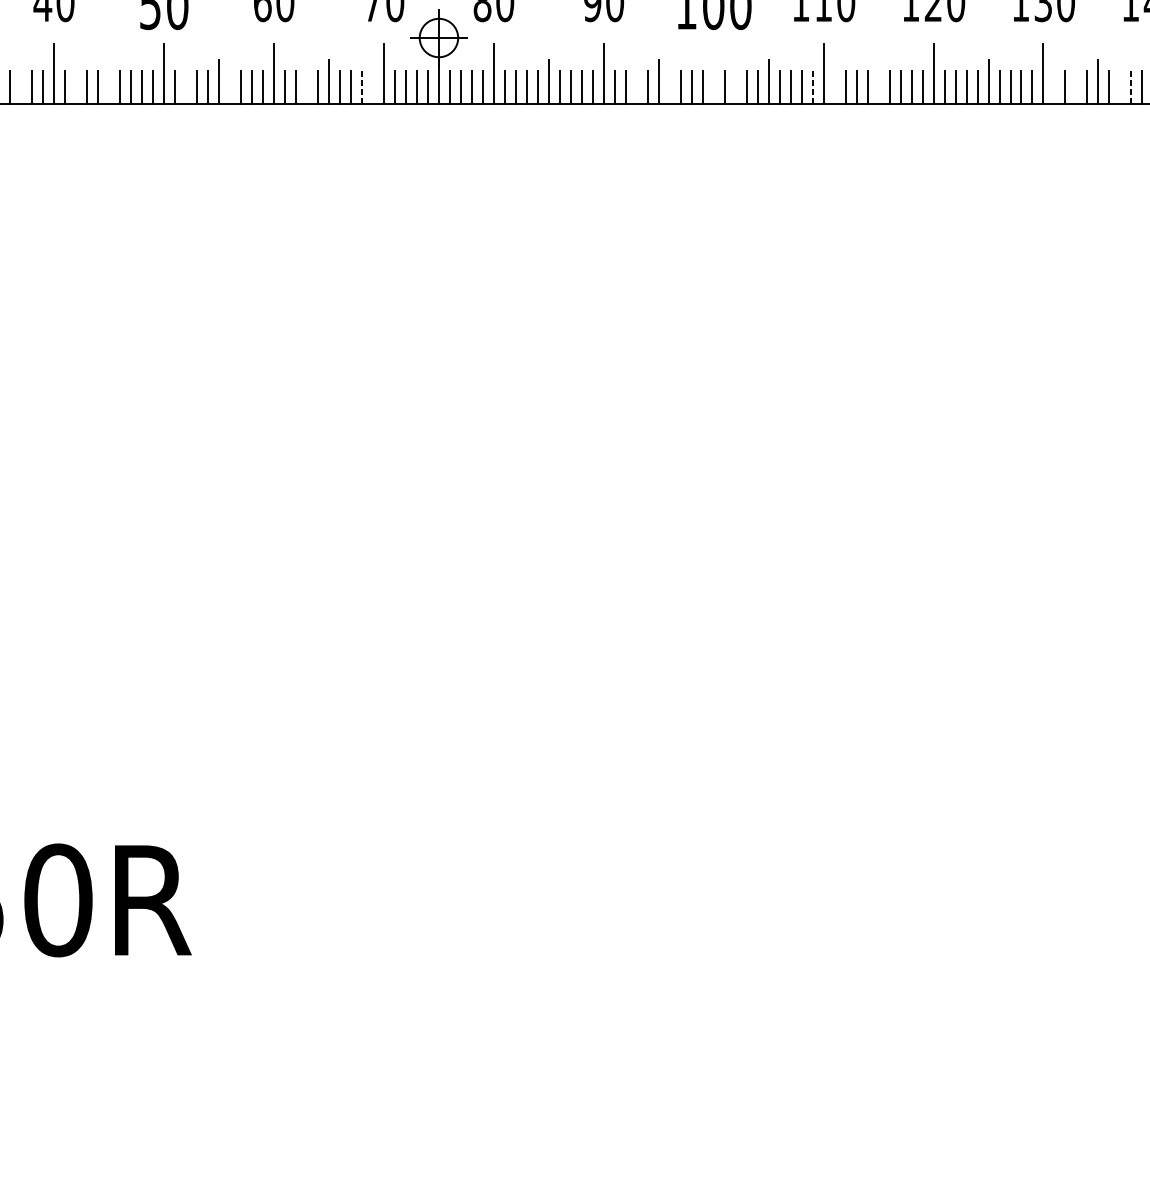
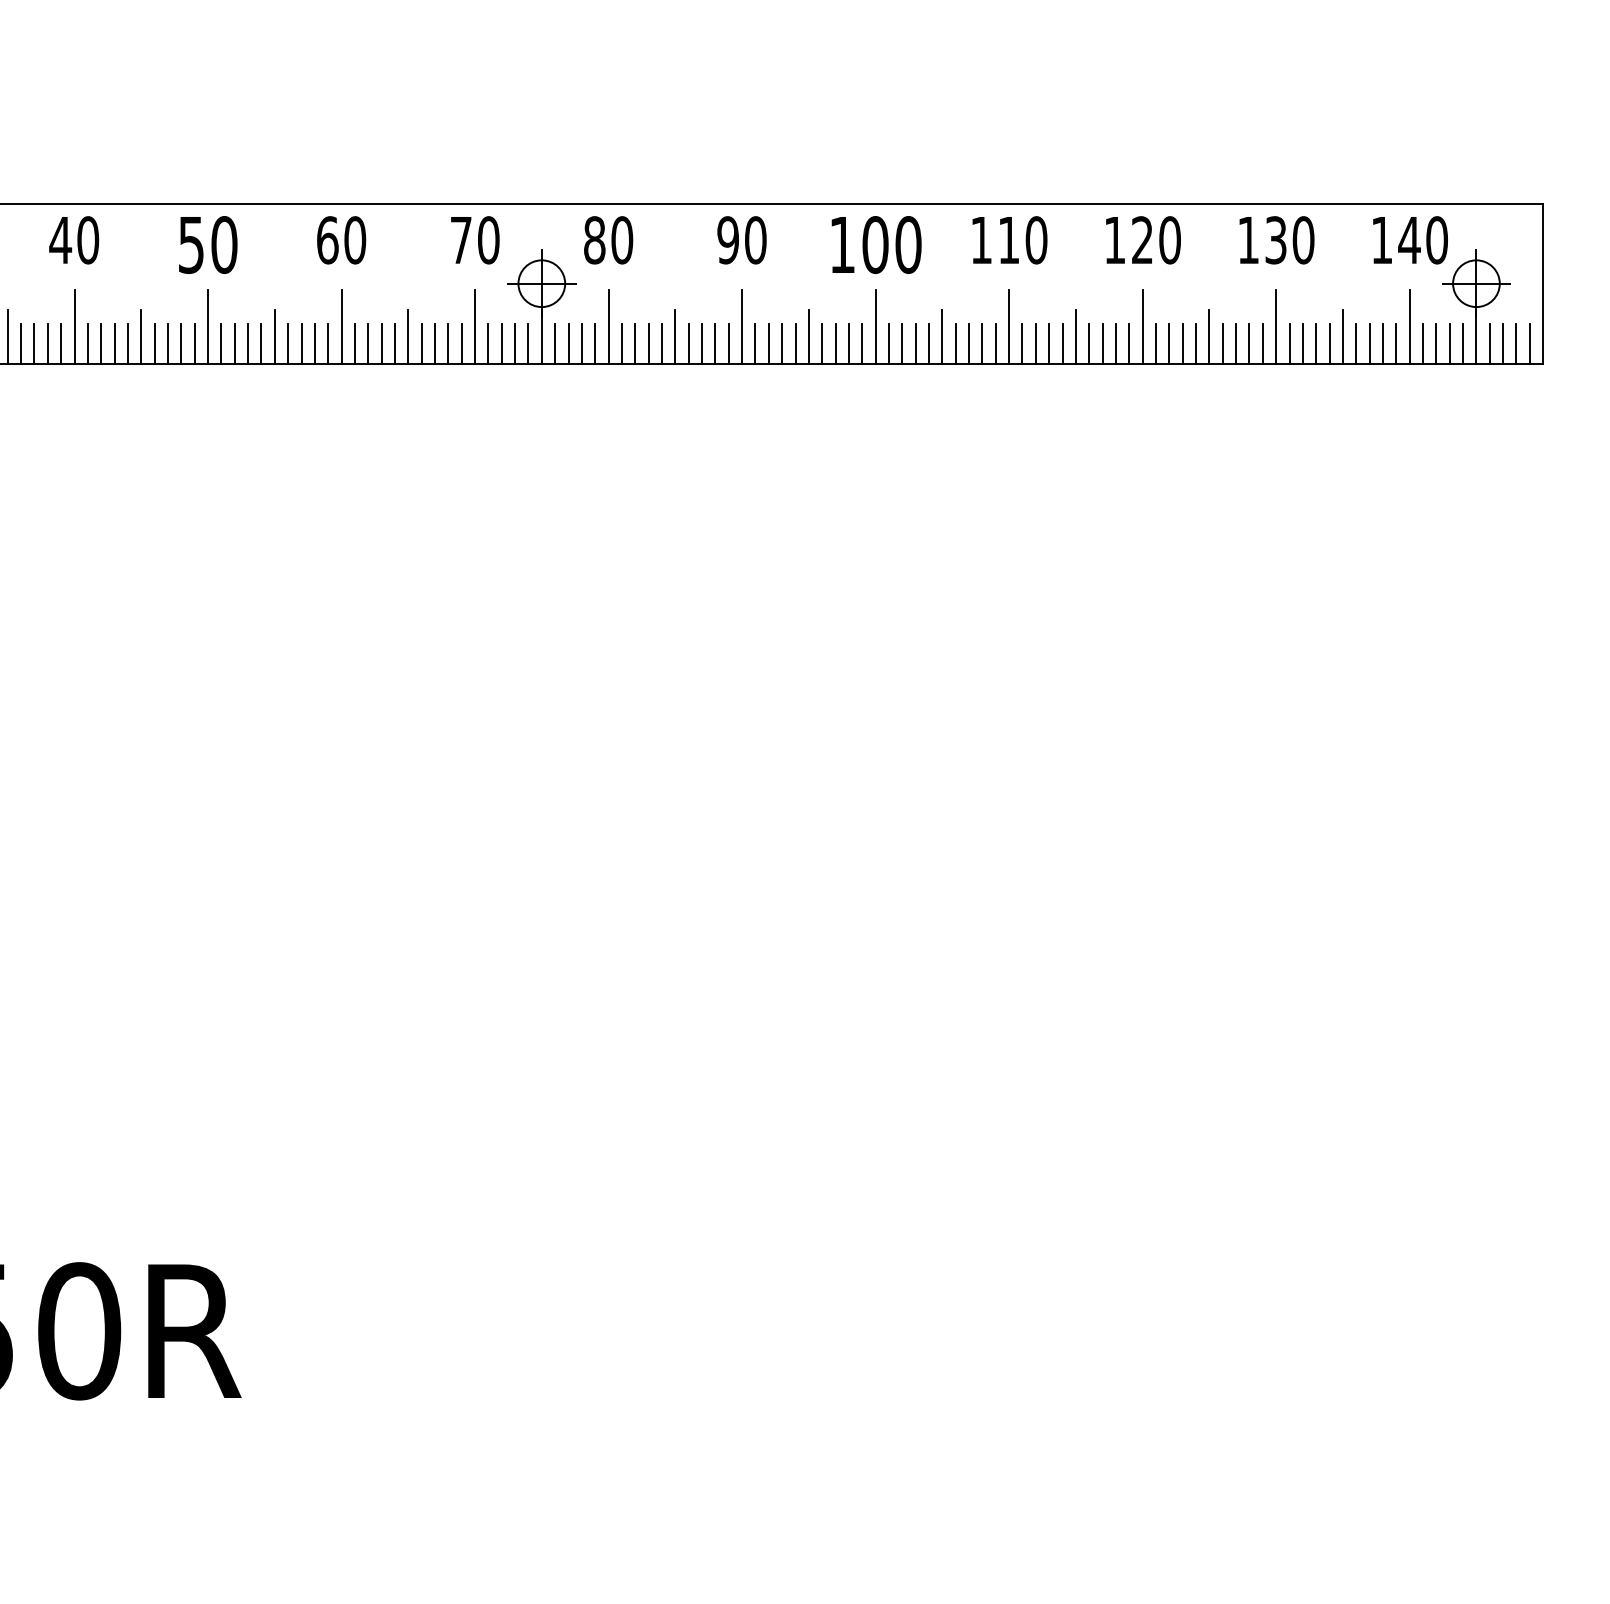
line: (713, 73) -> (875, 326), added
line: (109, 81) -> (141, 336), added
line: (878, 81) -> (1075, 336), added
line: (21, 87) -> (34, 343), added
line: (76, 87) -> (101, 343), added
line: (185, 87) -> (234, 343), added
line: (230, 87) -> (288, 343), added
line: (306, 87) -> (381, 343), added
line: (372, 87) -> (461, 343), added
line: (637, 87) -> (782, 343), added
line: (670, 87) -> (822, 343), added
line: (735, 87) -> (902, 343), added
line: (834, 87) -> (1022, 343), added
line: (1054, 87) -> (1289, 343), added
line: (1076, 87) -> (1316, 343), added
line: (1120, 87) -> (1369, 343), added
line: (362, 88) -> (448, 344), dashed -> solid
line: (812, 88) -> (995, 344), dashed -> solid
line: (1131, 88) -> (1382, 344), dashed -> solid

